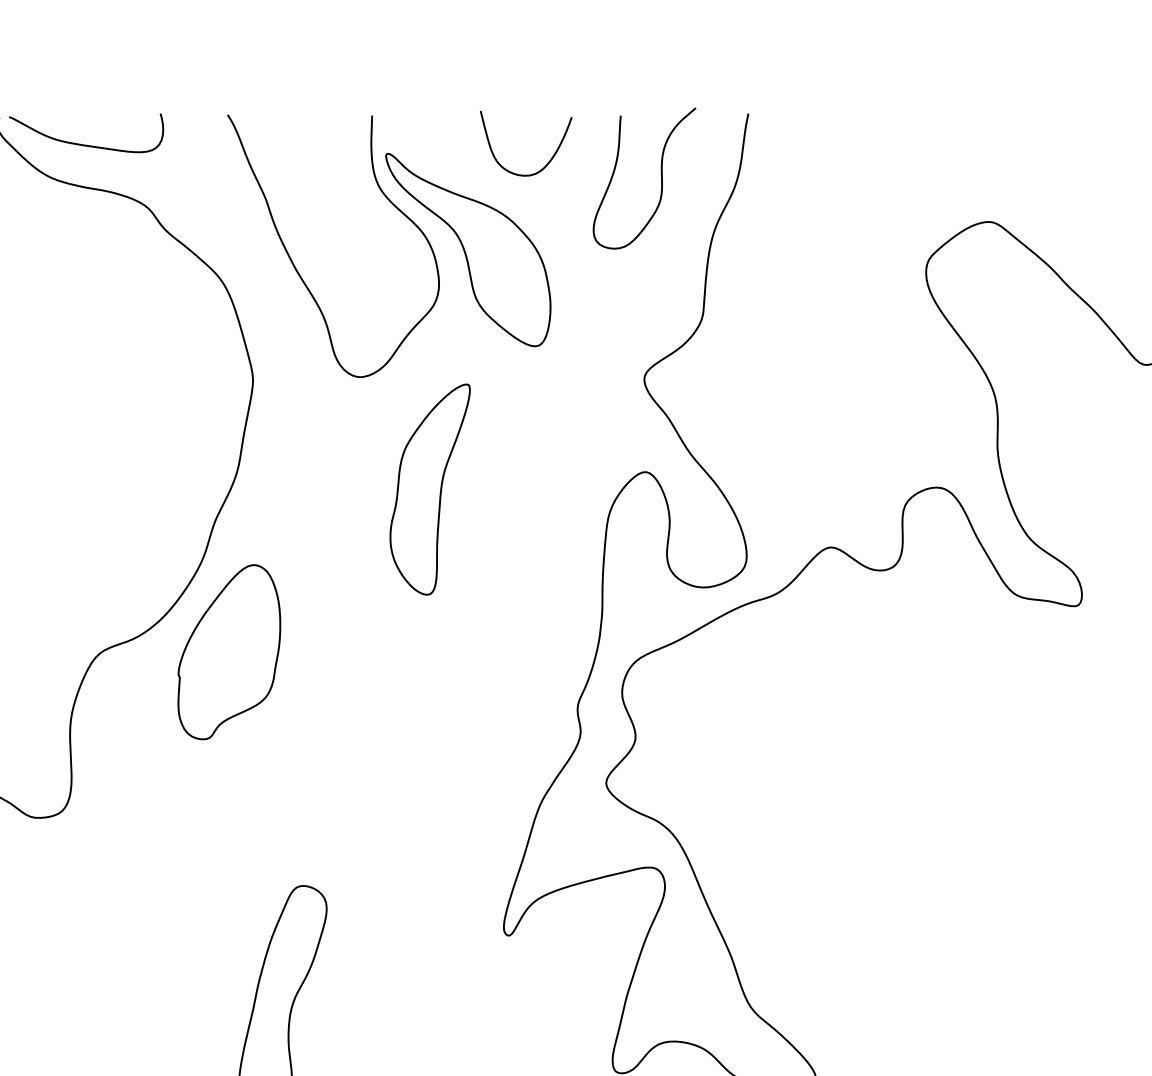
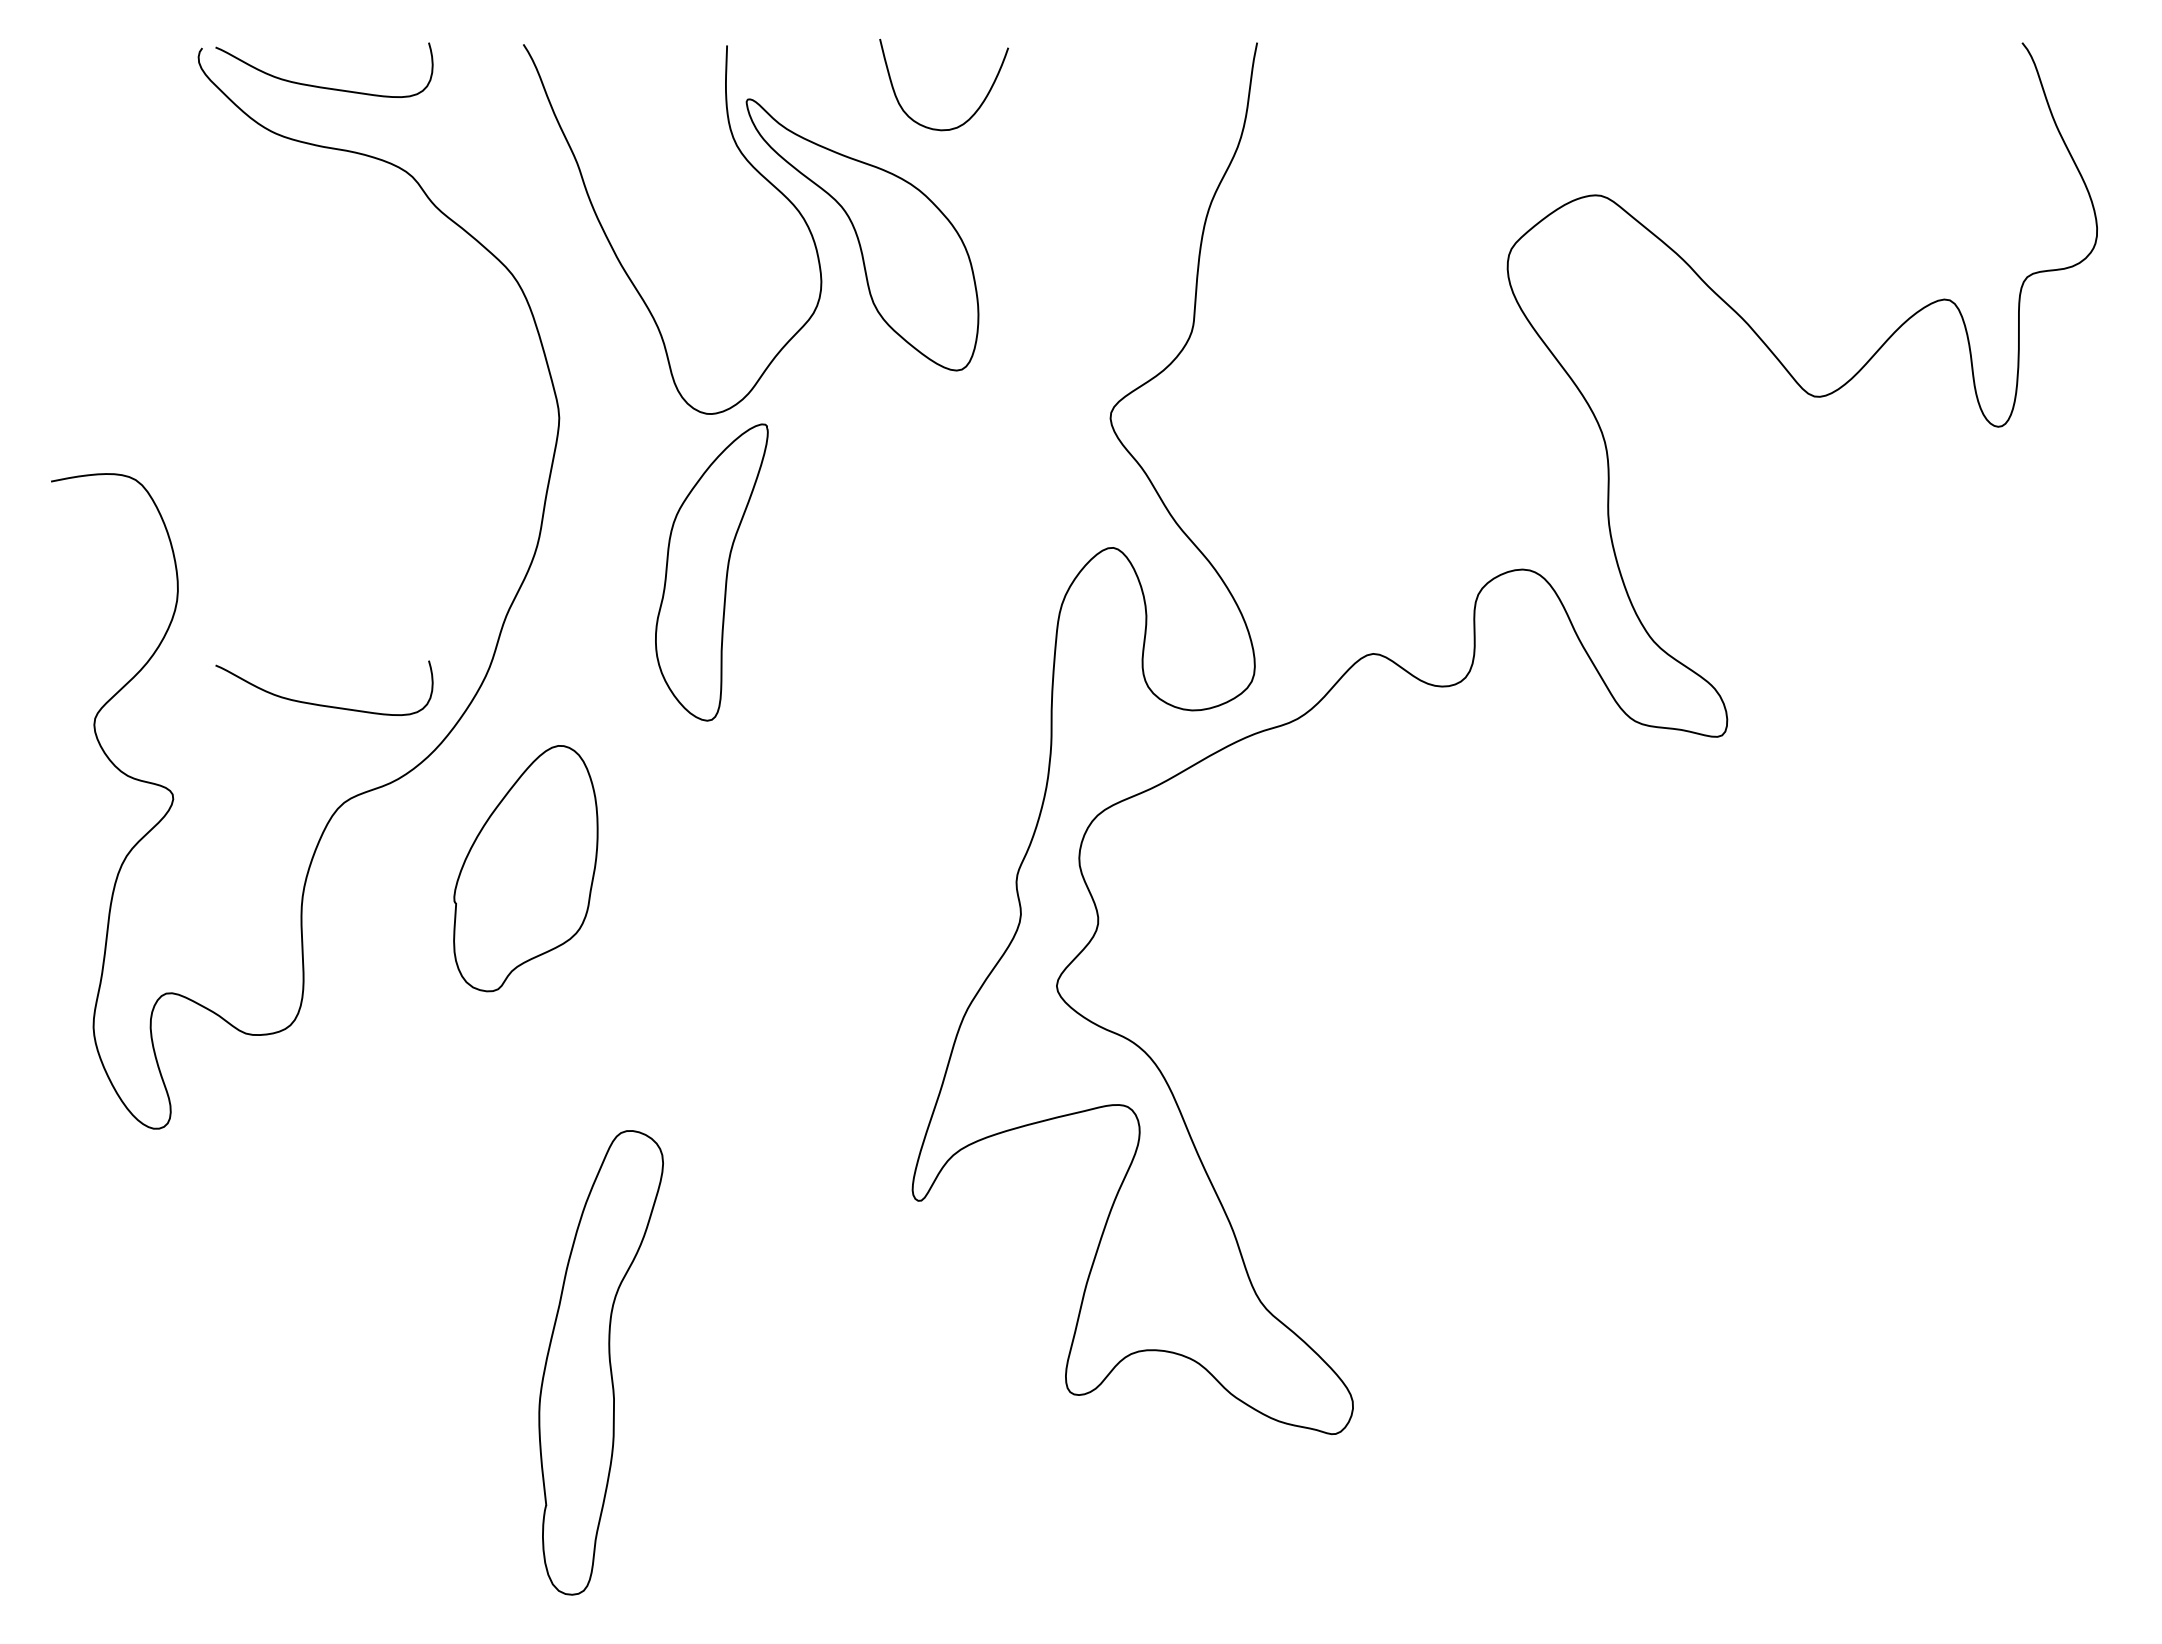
curve: (661, 178) -> (1134, 133), removed
part: (429, 489) -> (711, 572), moved
curve: (85, 583) -> (323, 704), added
part: (229, 652) -> (525, 868), moved

